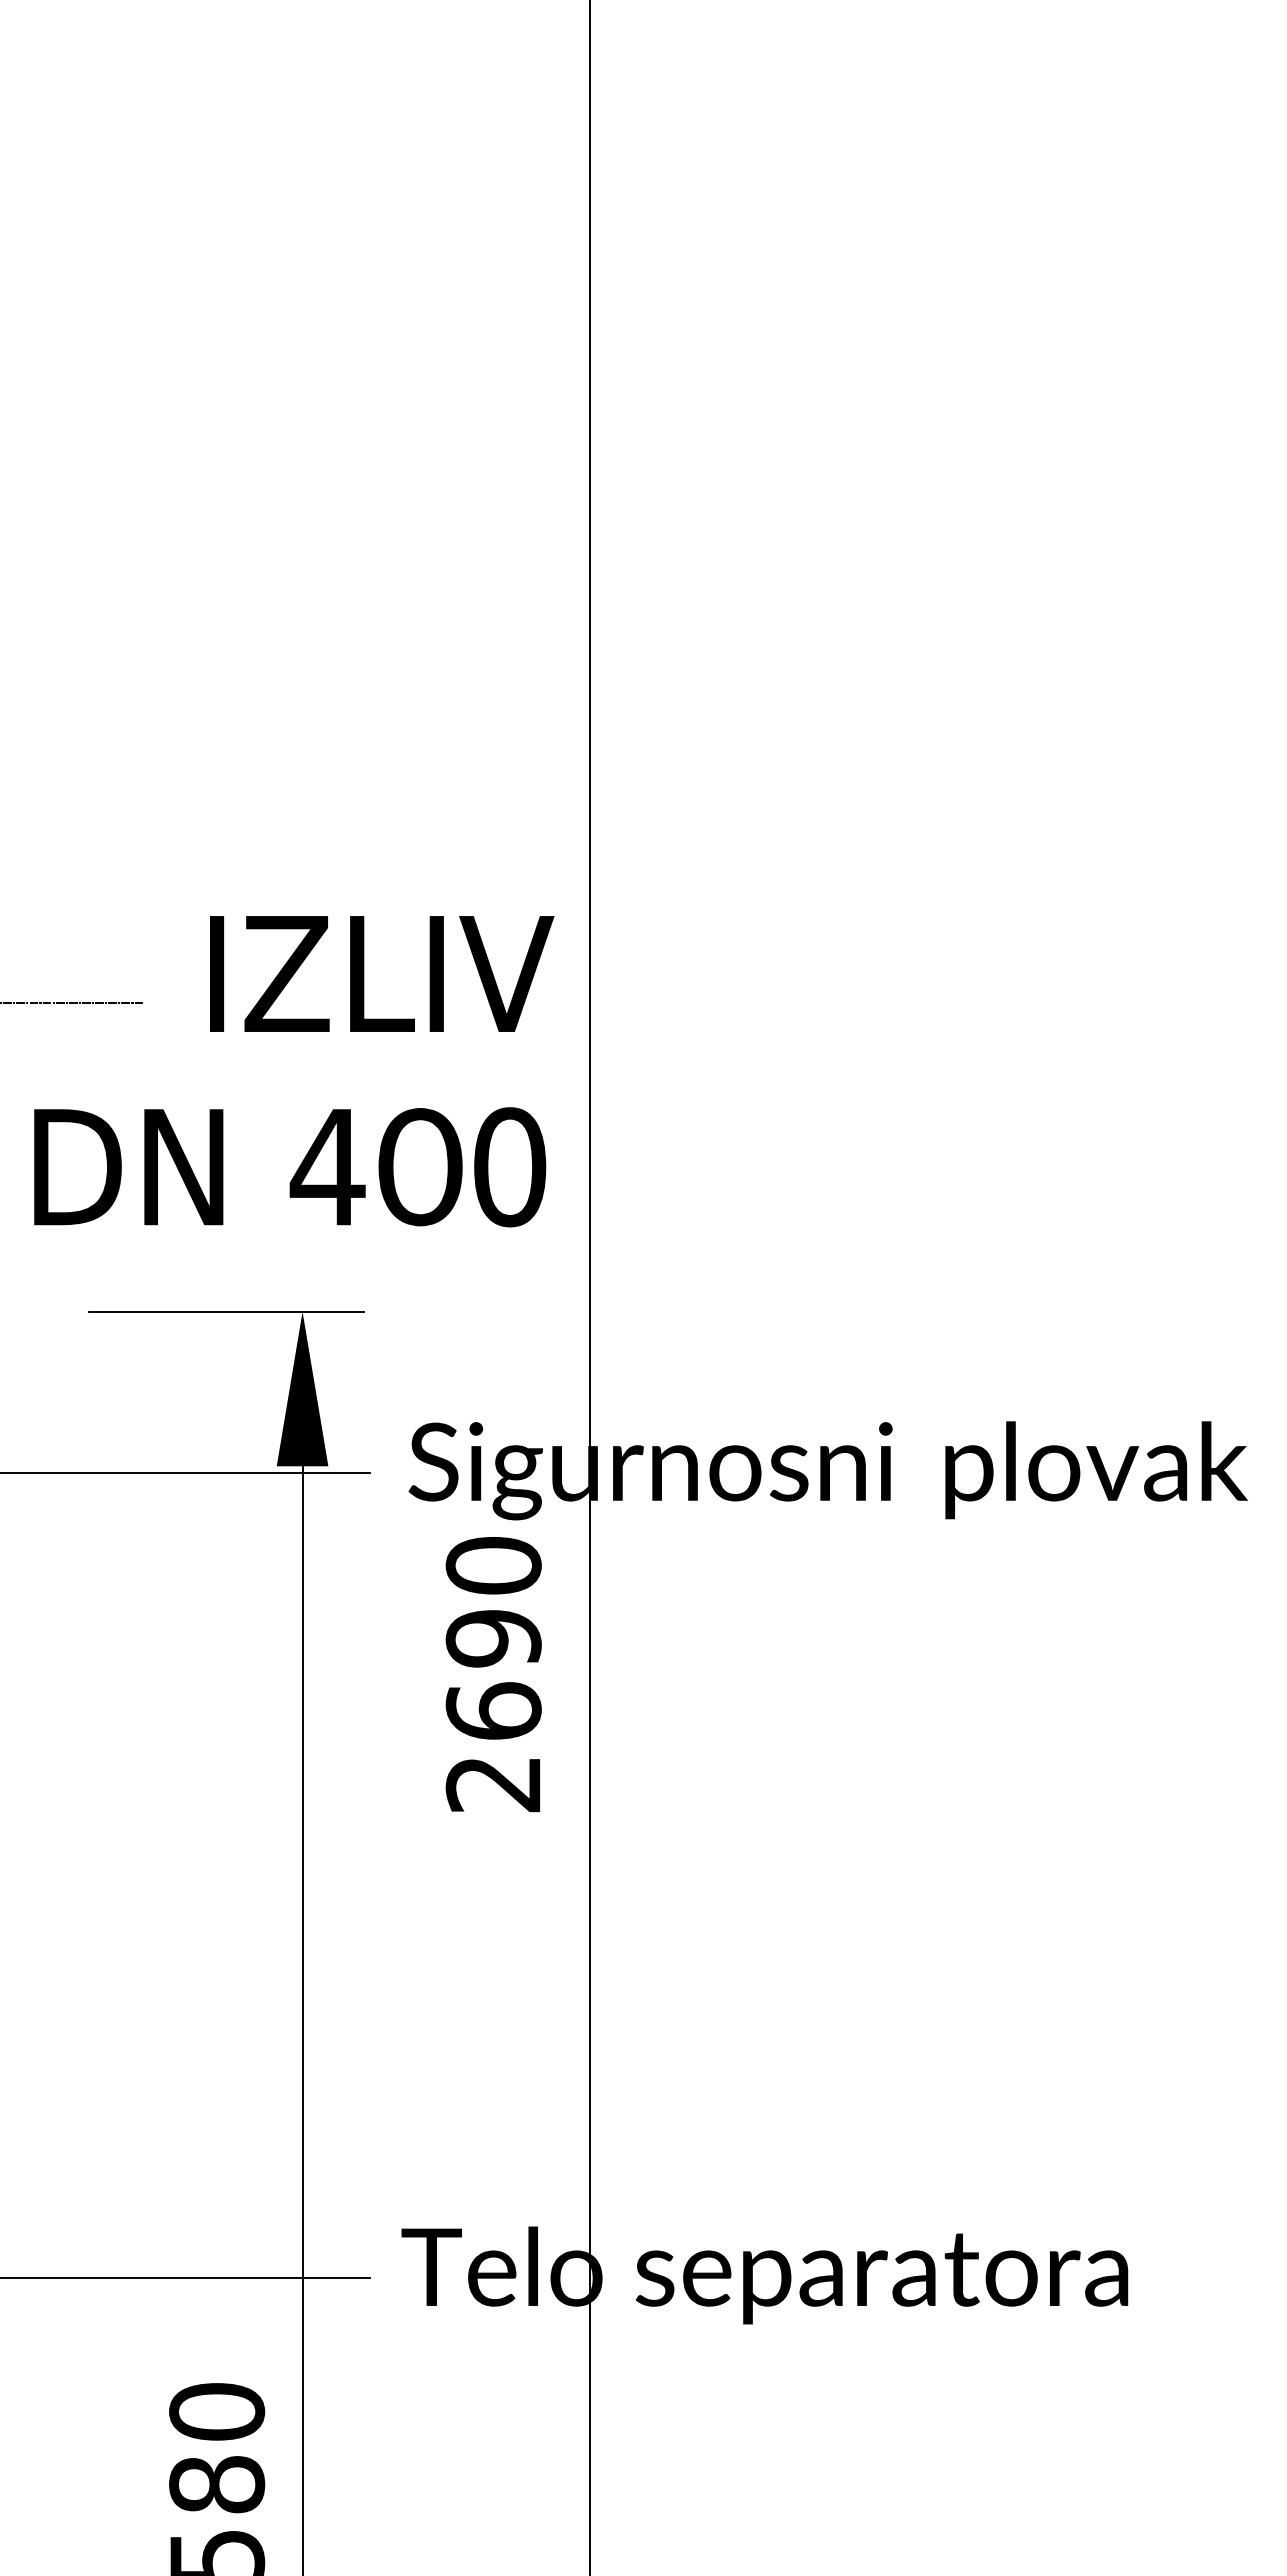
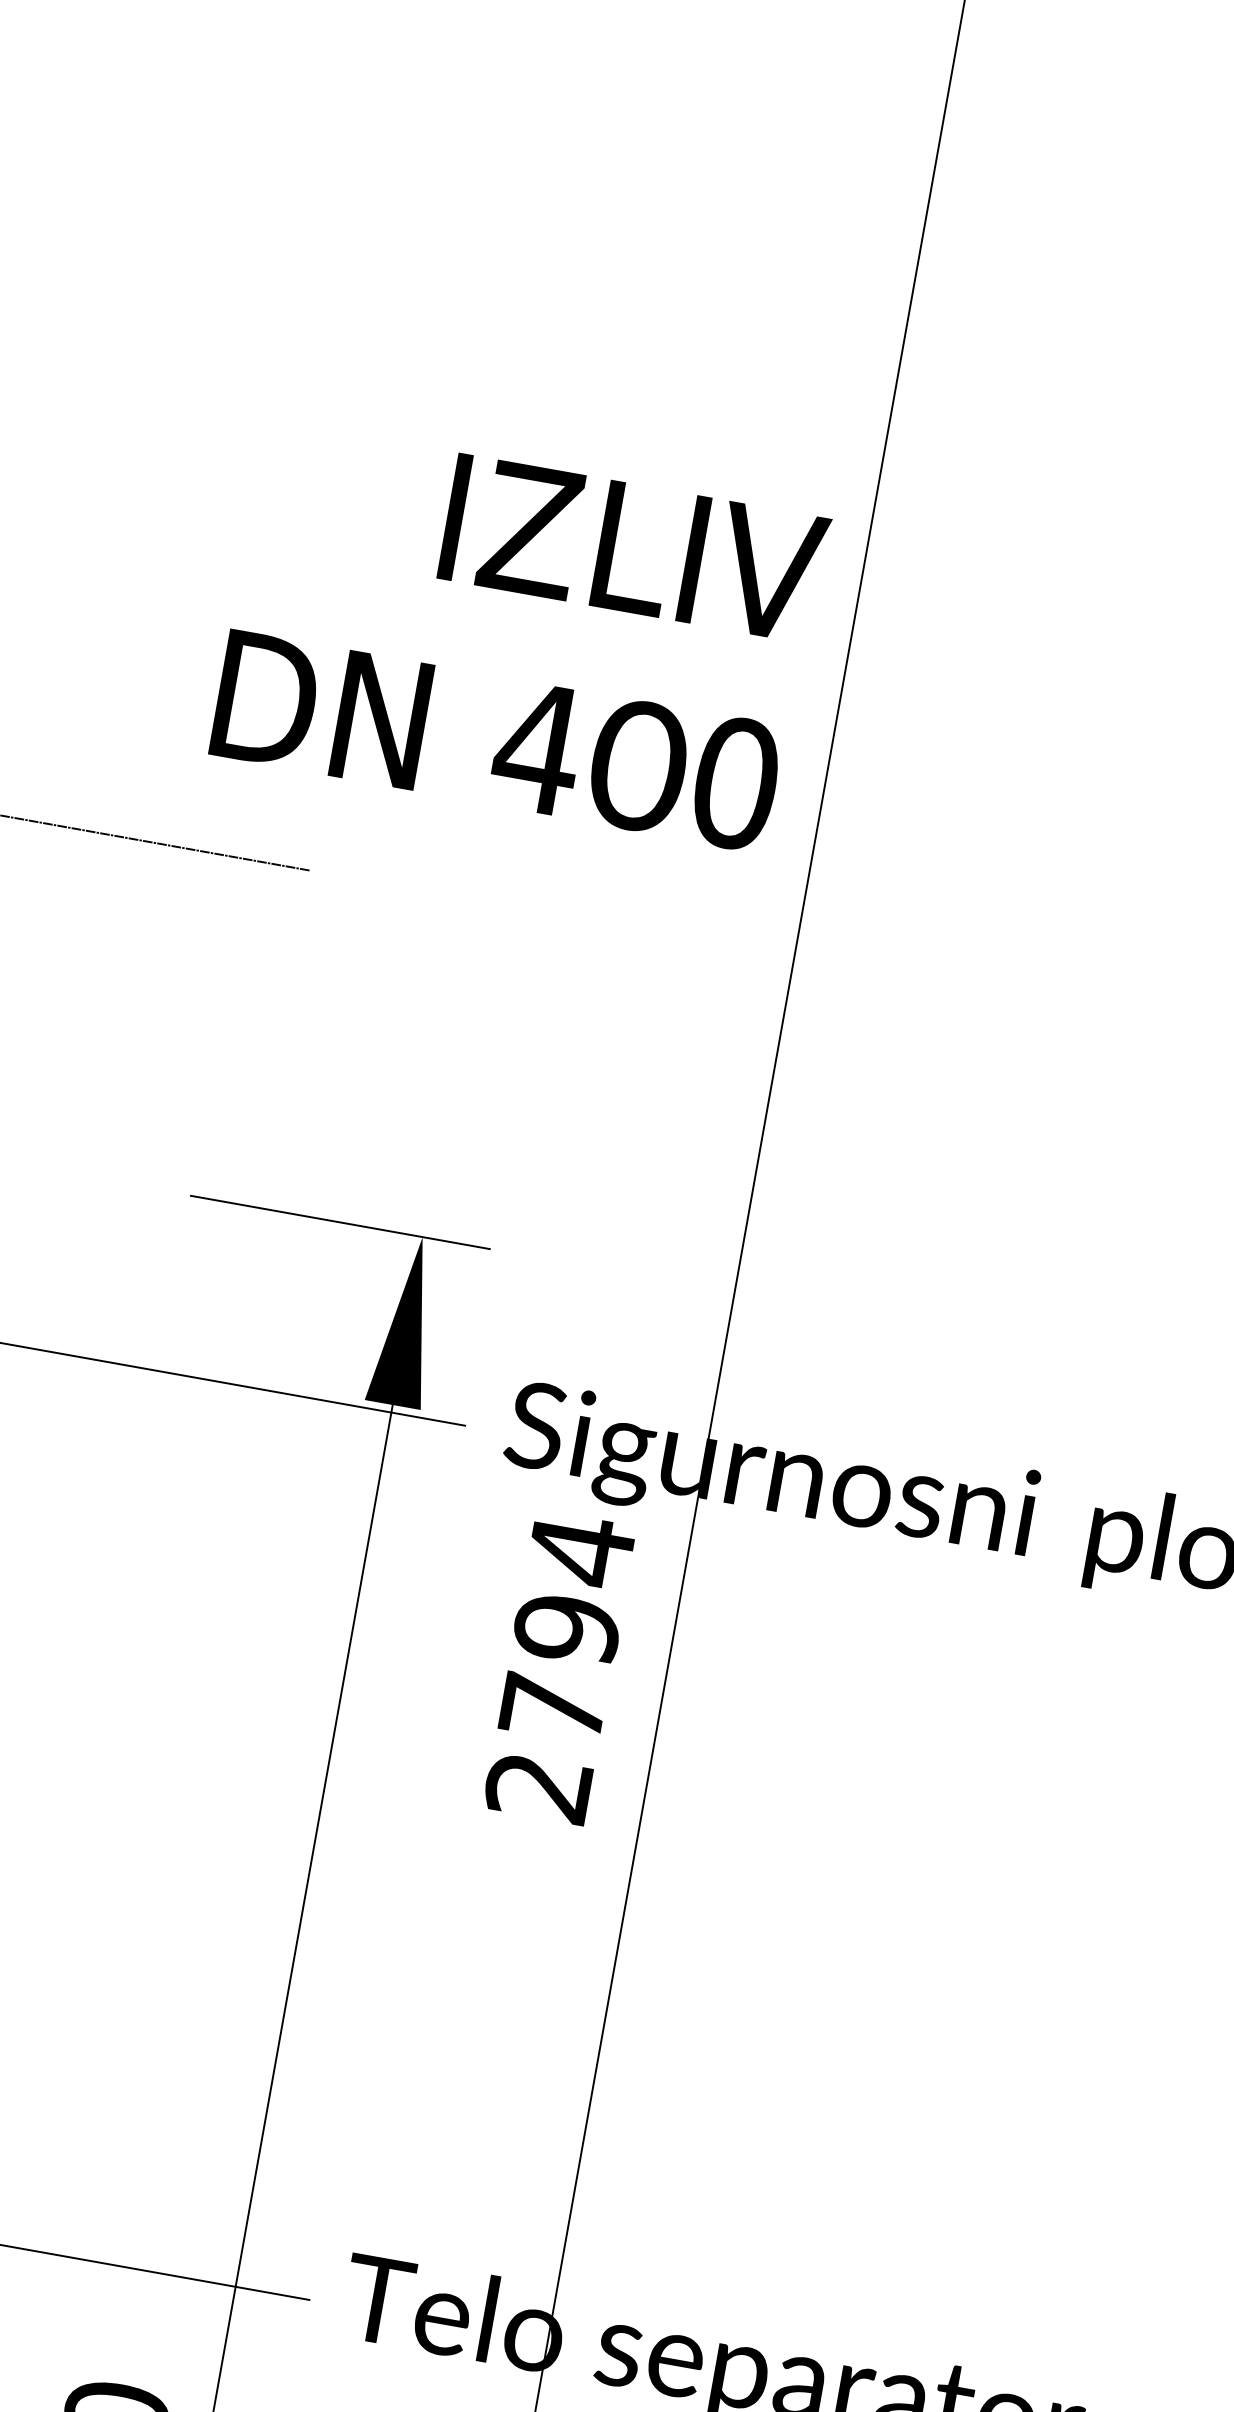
text: (294, 1071) -> (520, 637), moved
text: (493, 1637) -> (567, 1627), 2690 -> 2794

